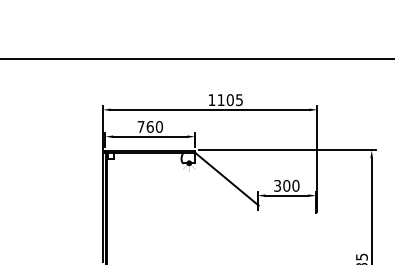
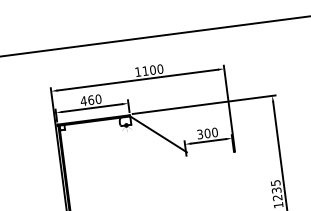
text: (239, 100) -> (160, 69), 1105 -> 1100
text: (140, 126) -> (83, 100), 760 -> 460

